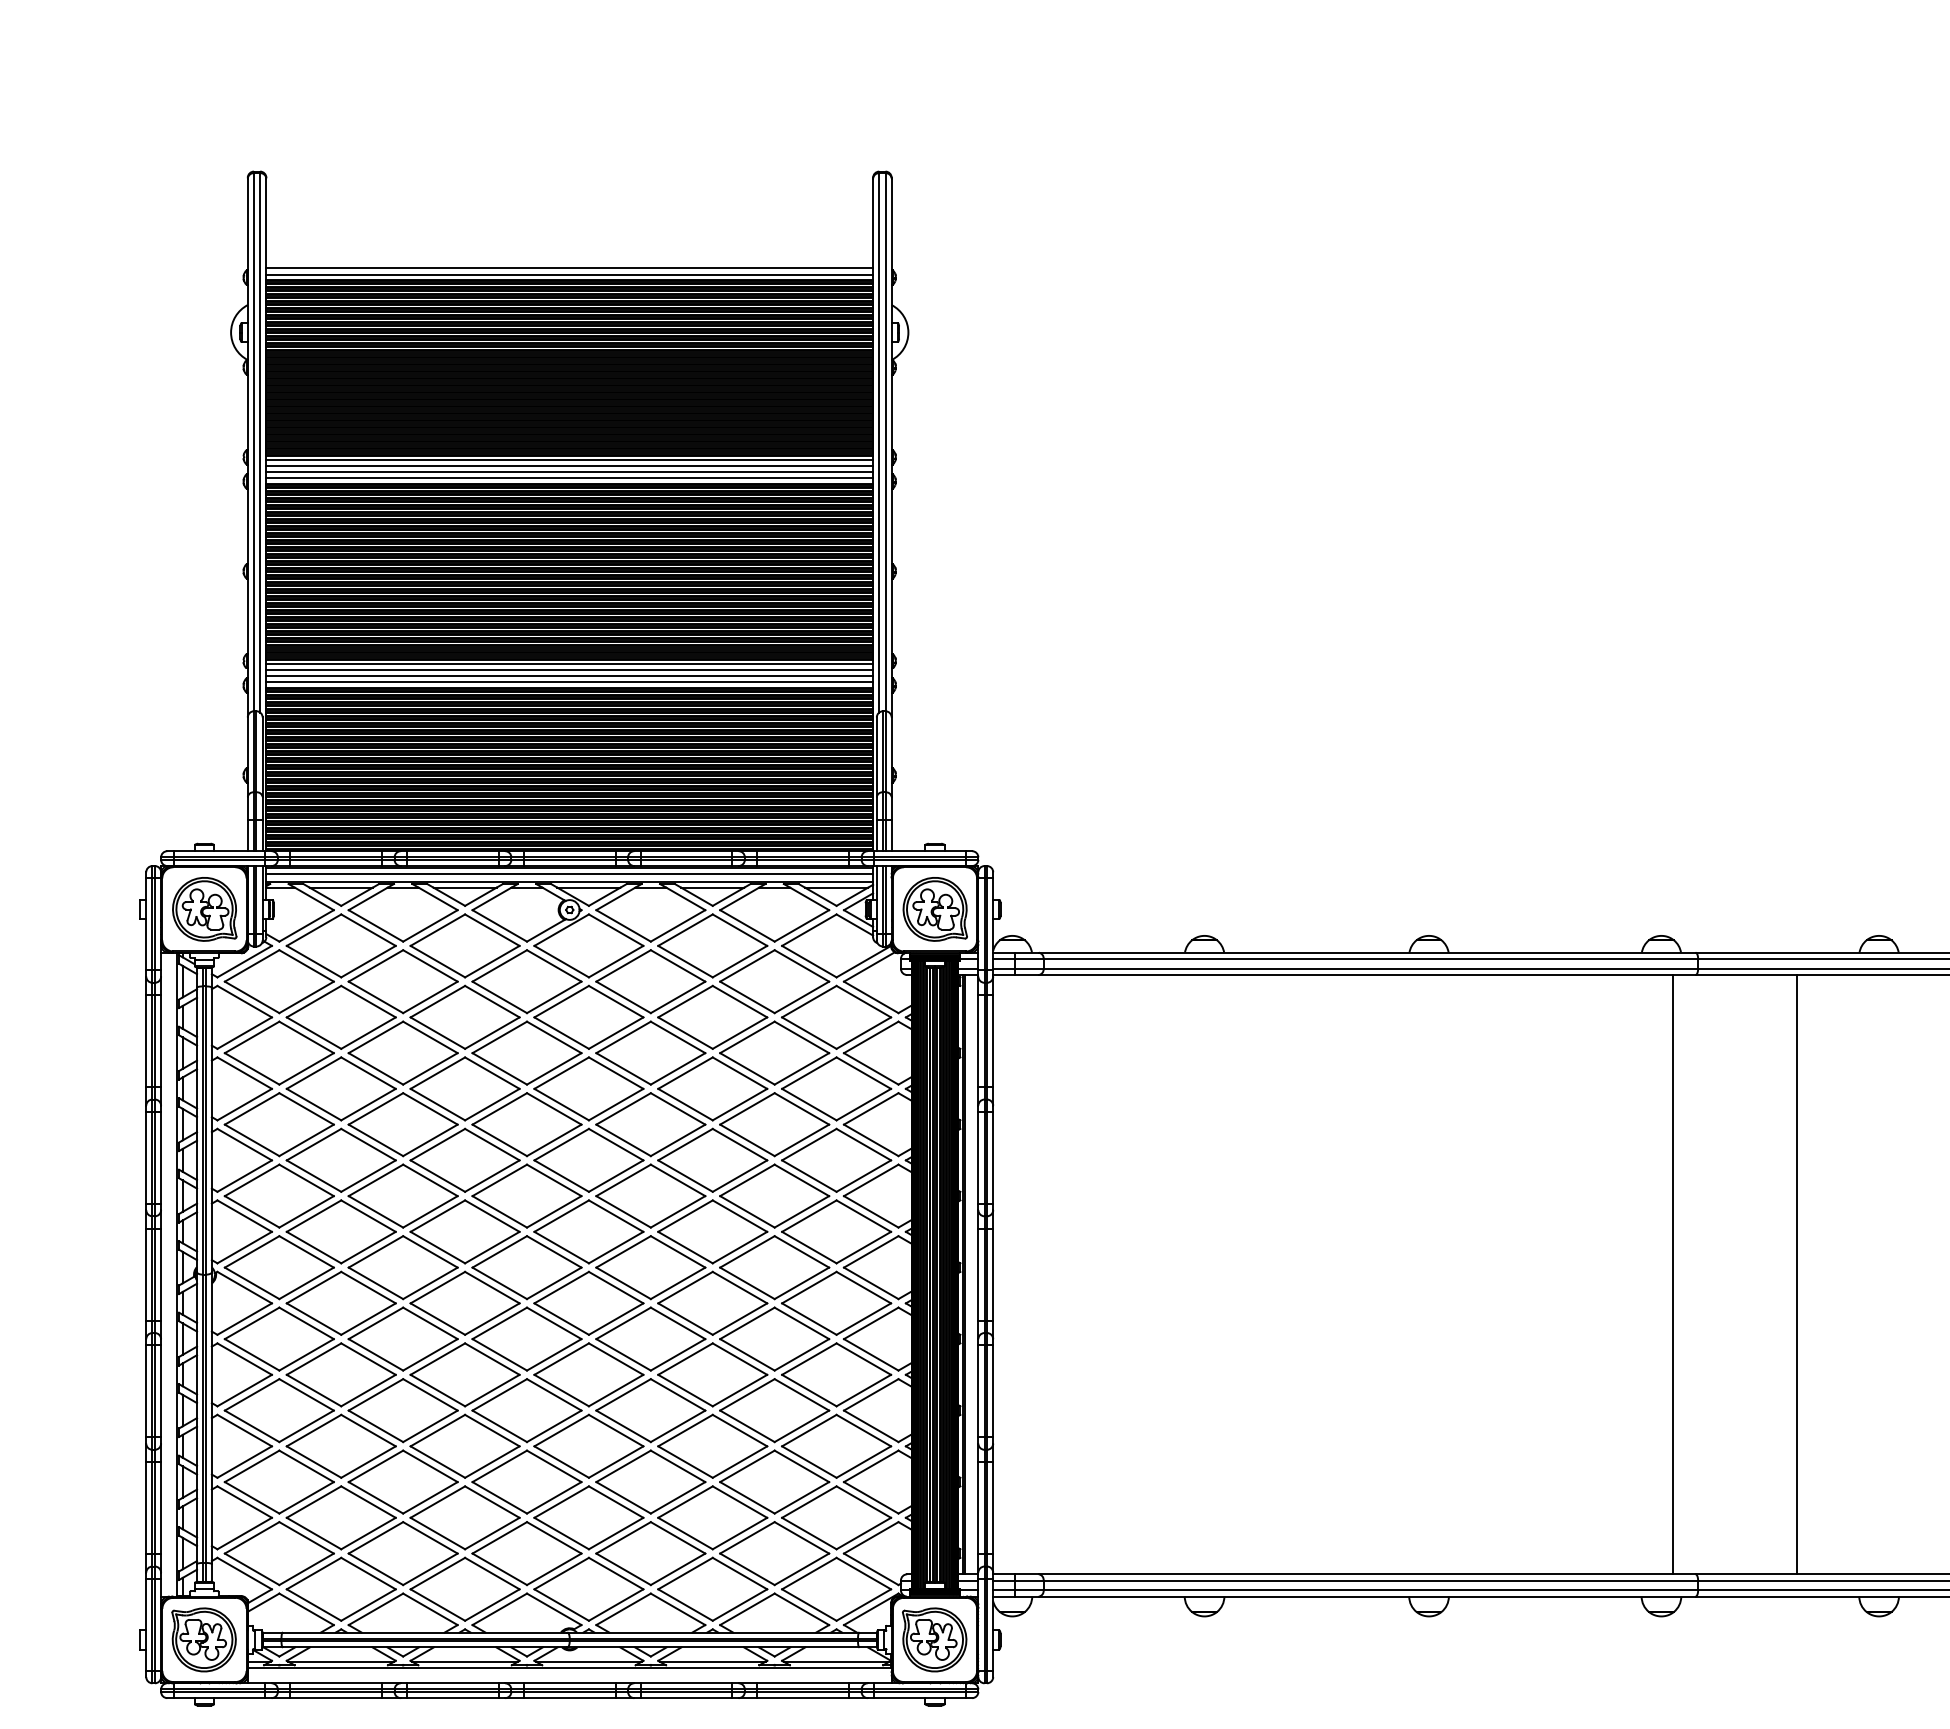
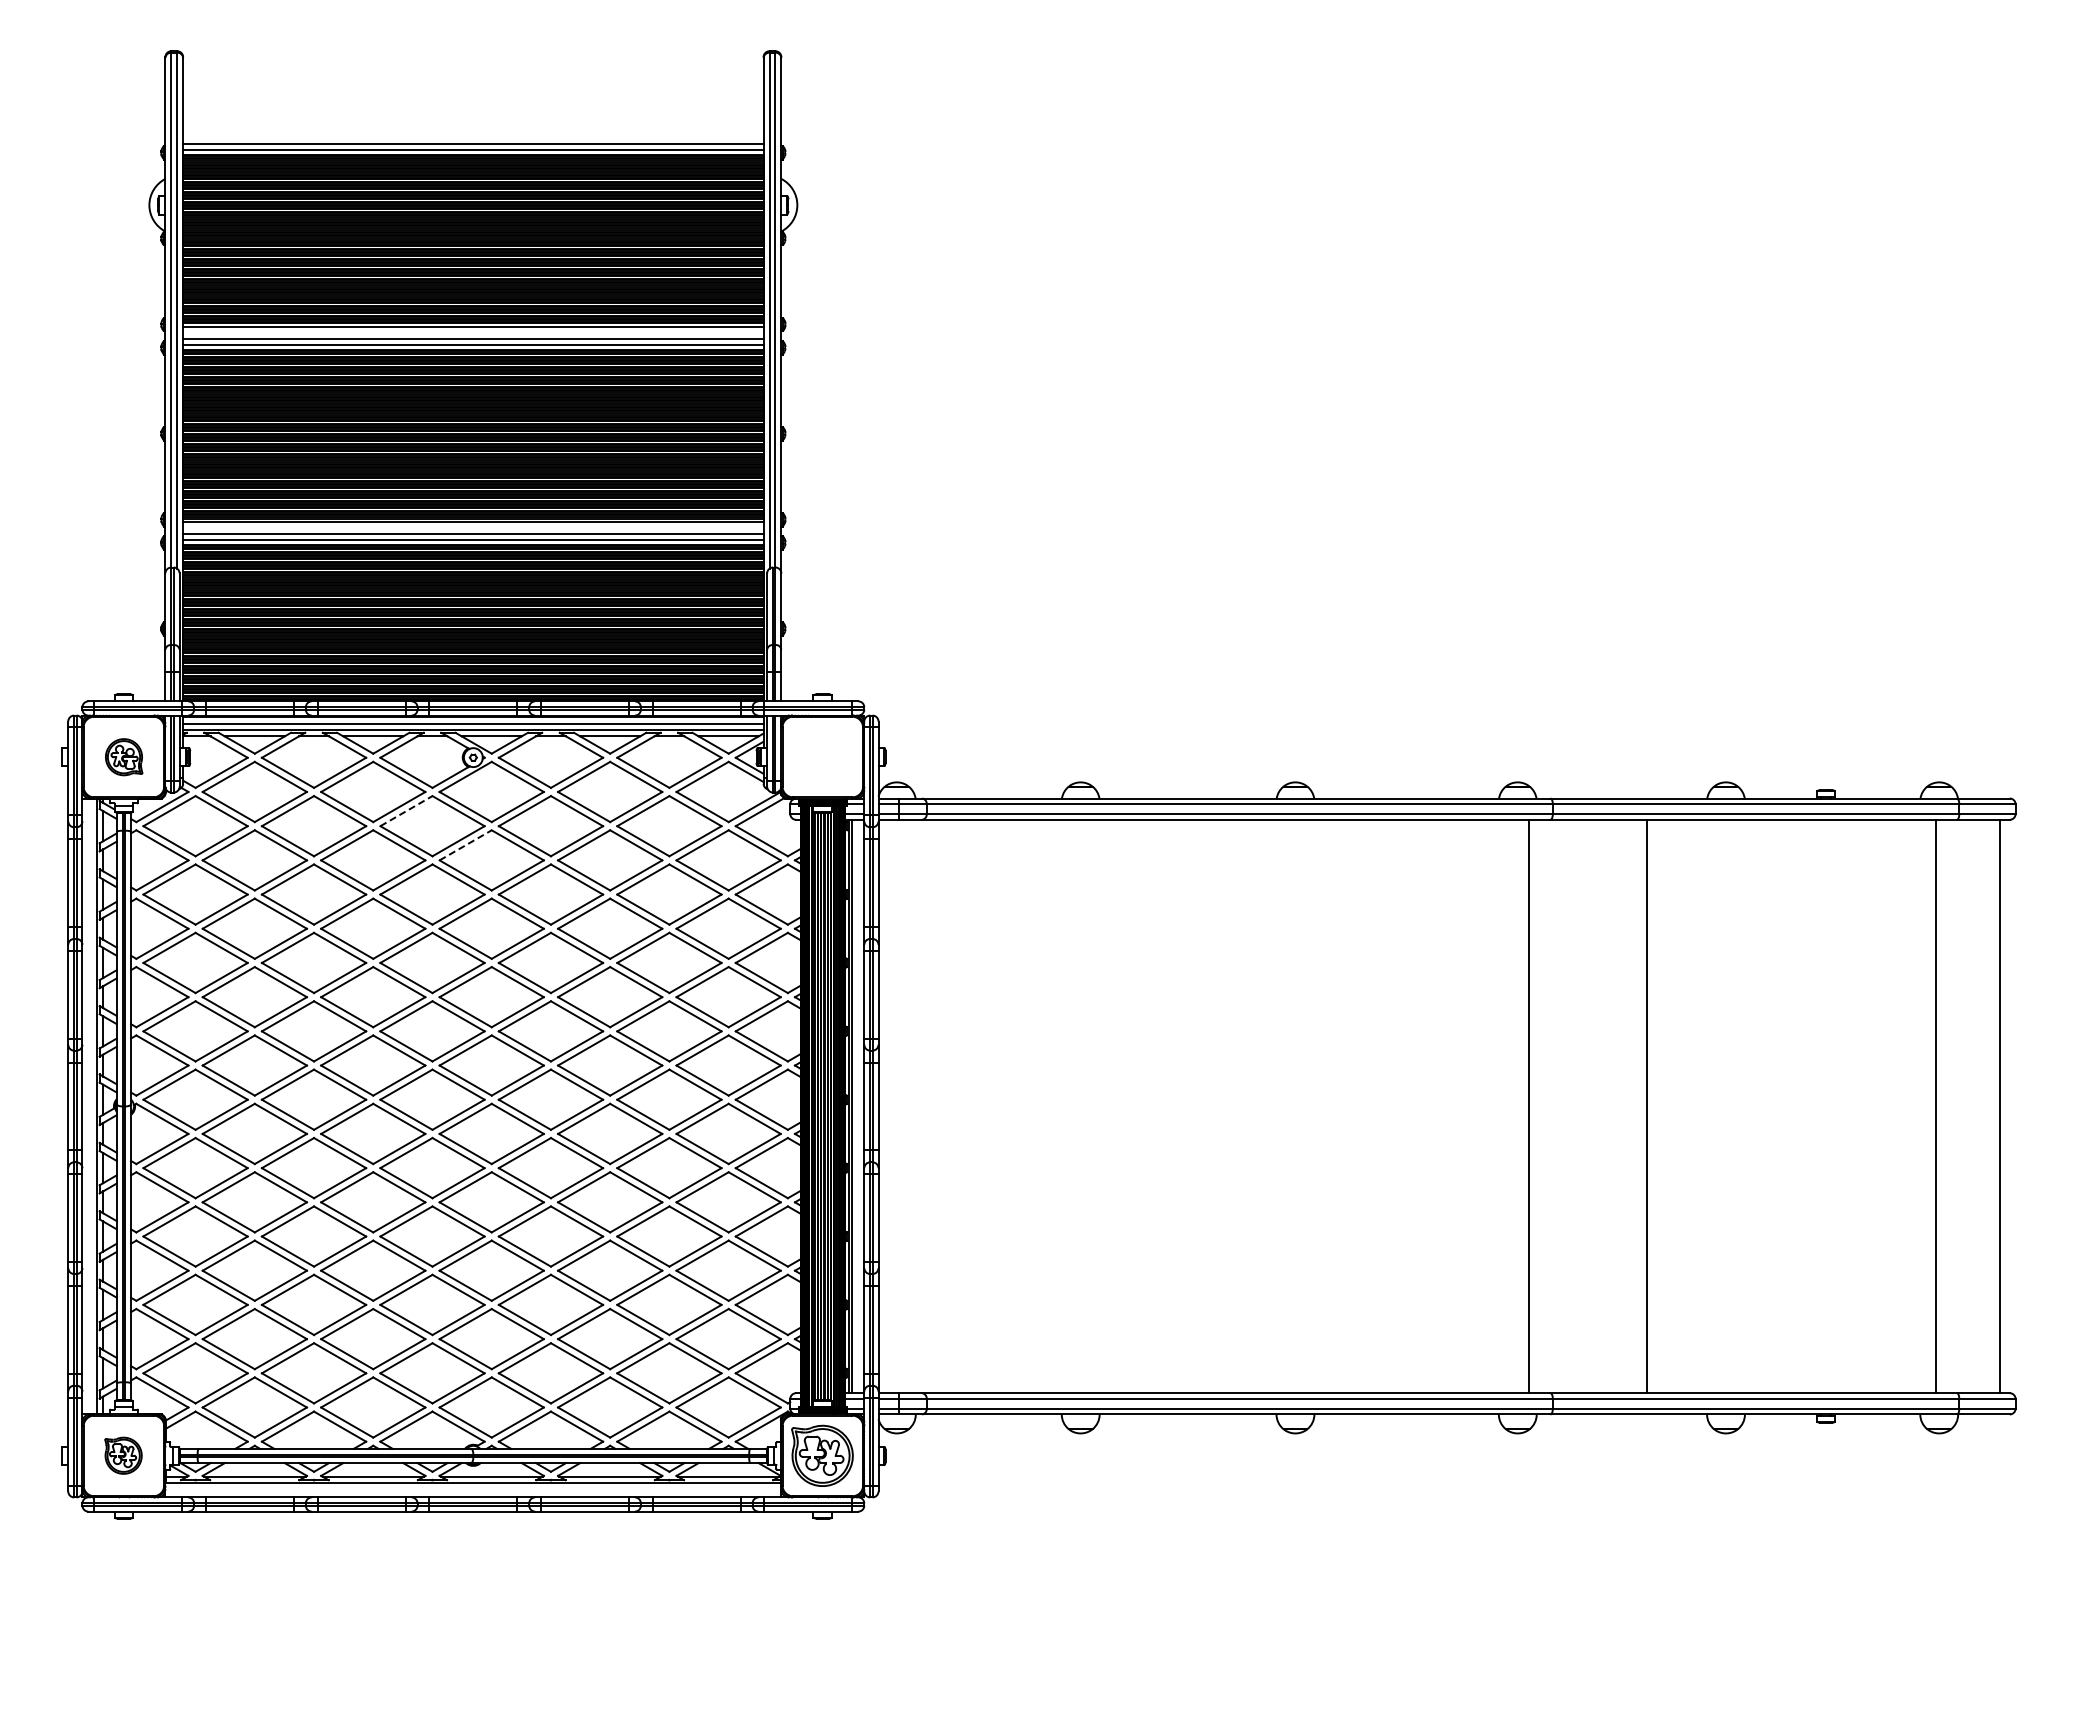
line: (569, 466) -> (473, 333), removed
line: (569, 670) -> (473, 528), removed
part: (204, 909) -> (123, 757), size x0.6
part: (934, 909) -> (822, 757), removed
line: (499, 965) -> (406, 810), solid -> dashed
line: (562, 1001) -> (466, 845), solid -> dashed
part: (204, 1639) -> (123, 1455), size x0.6

